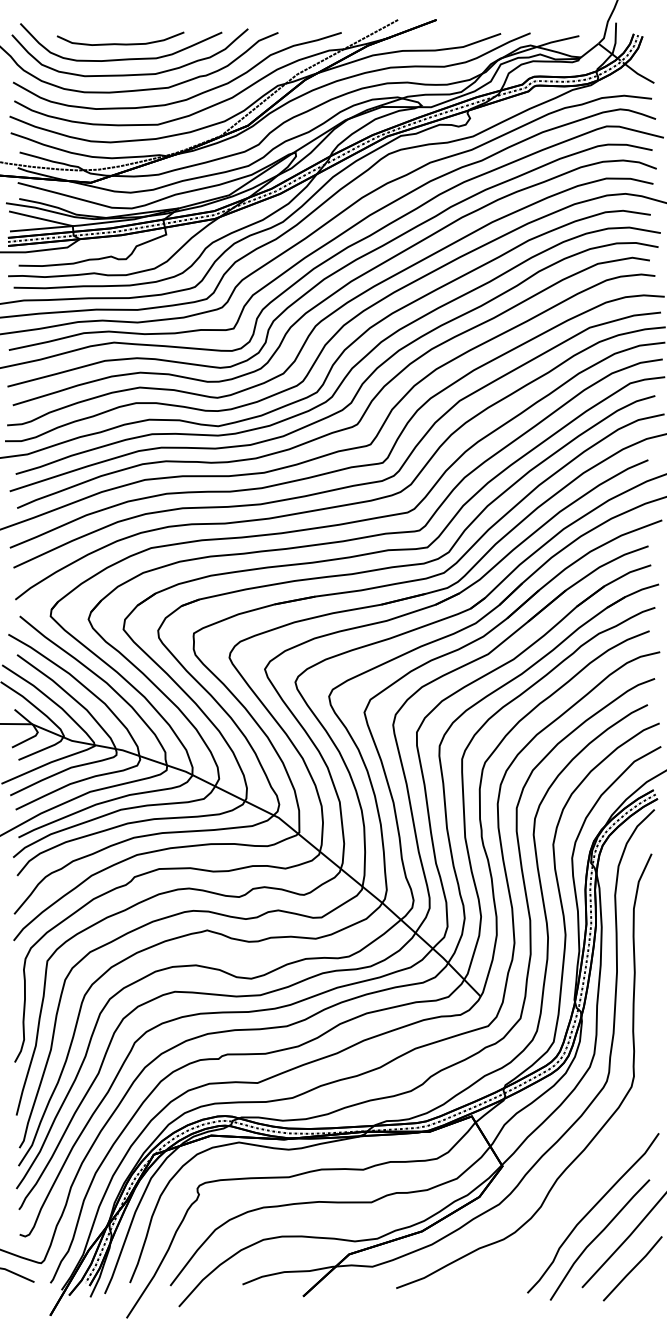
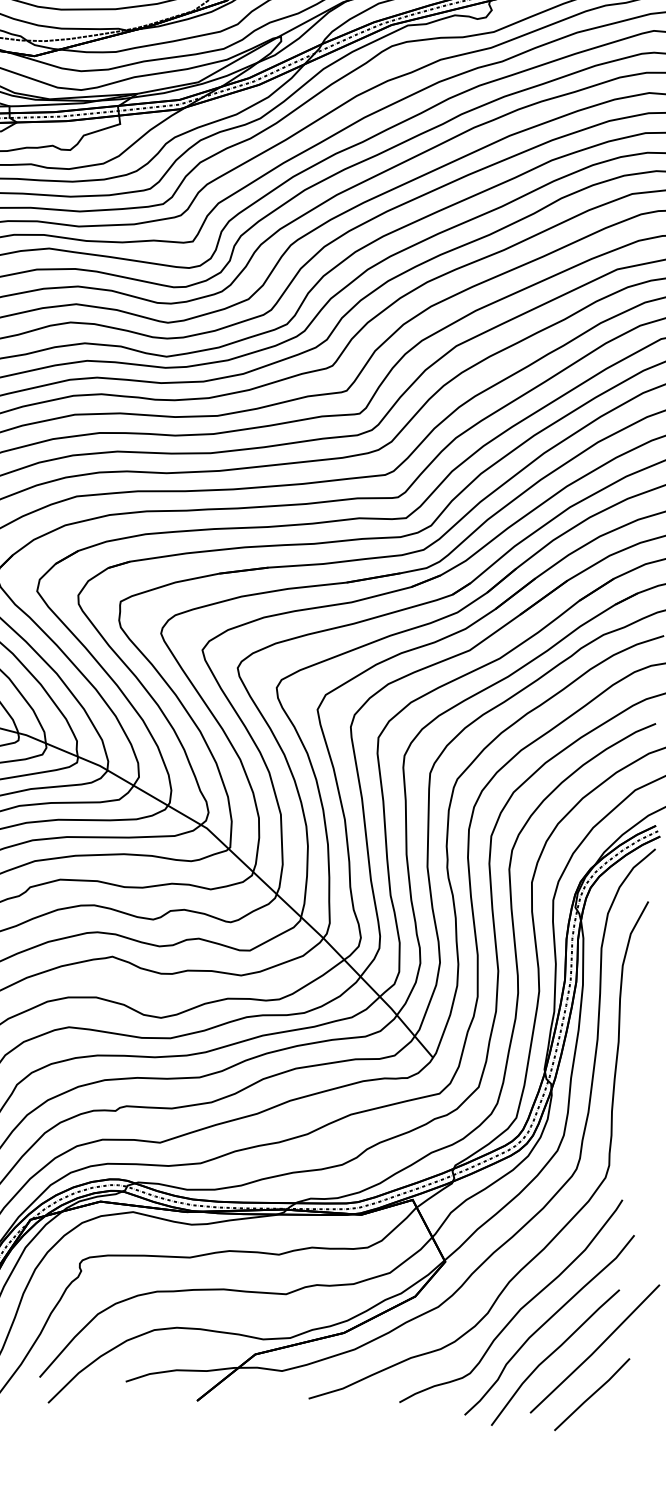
curve: (567, 1200) -> (519, 1307), added

